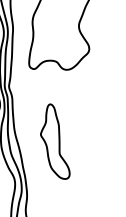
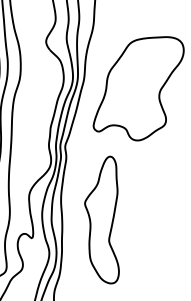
part: (52, 142) -> (101, 219), size x1.43

